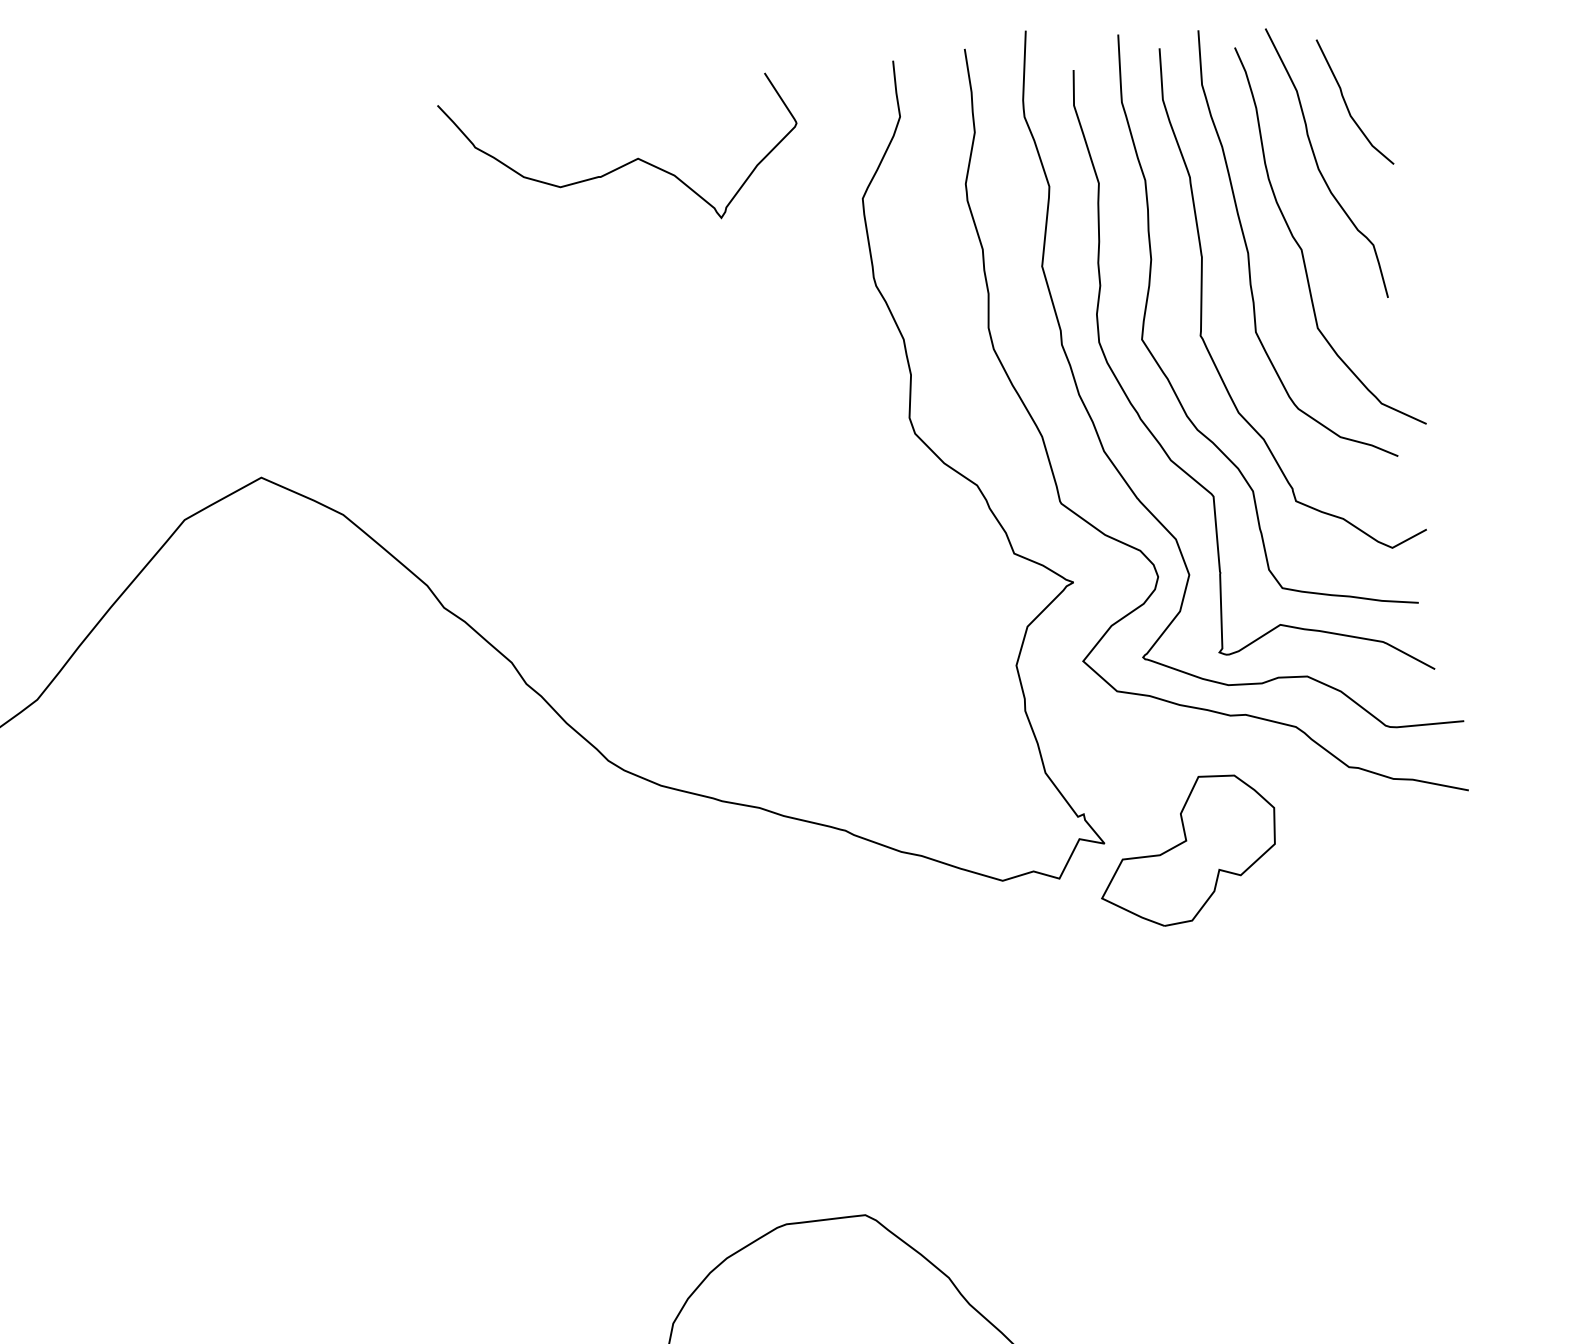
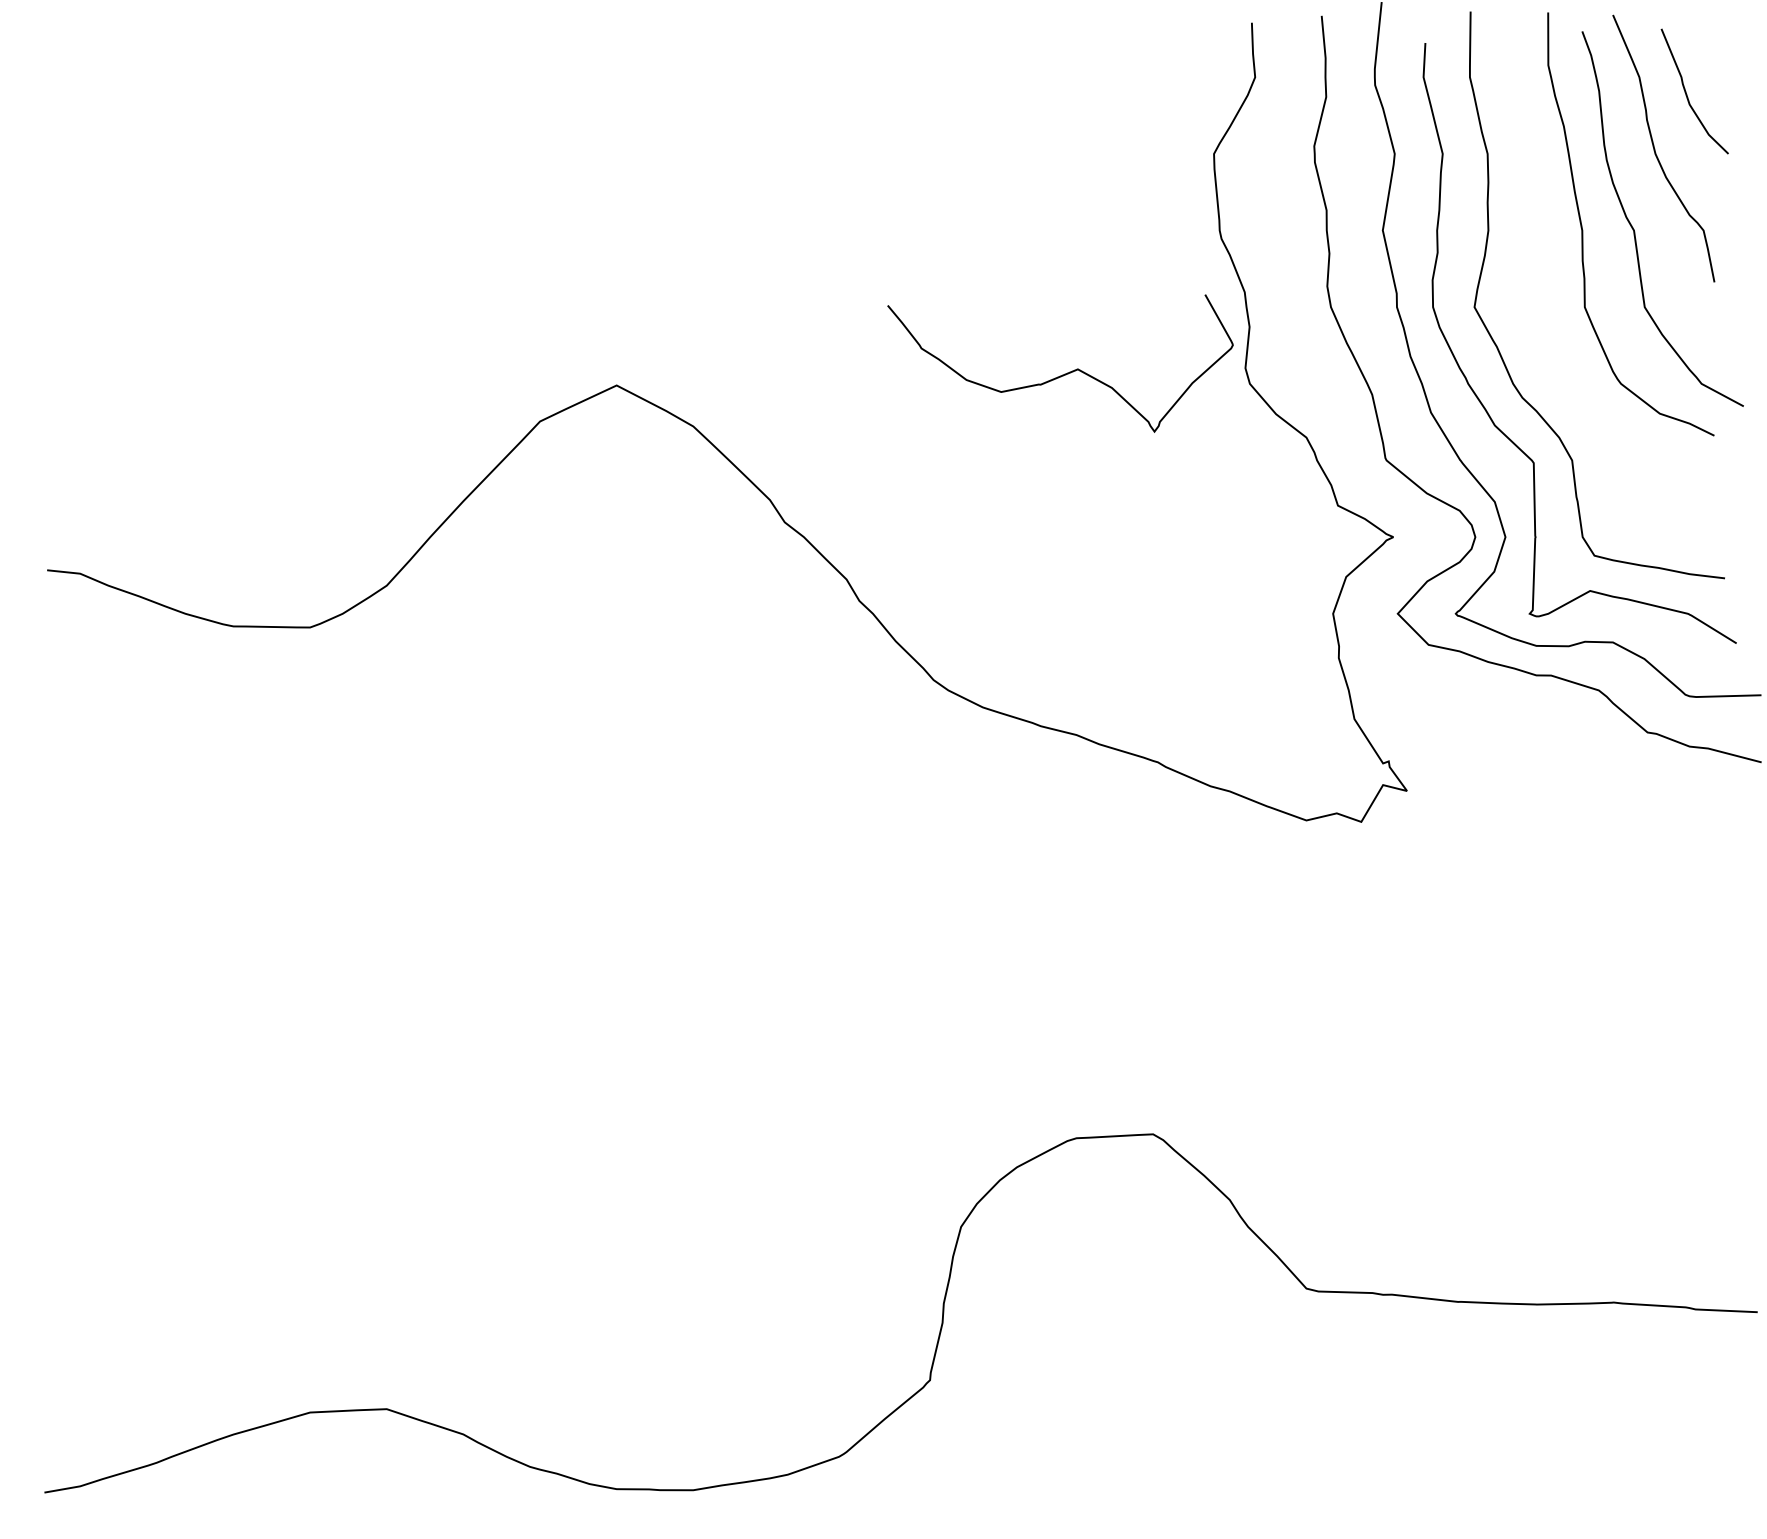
curve: (624, 163) -> (1064, 373), moved
curve: (1202, 301) -> (1535, 274), removed
part: (1187, 850) -> (1486, 802), removed

